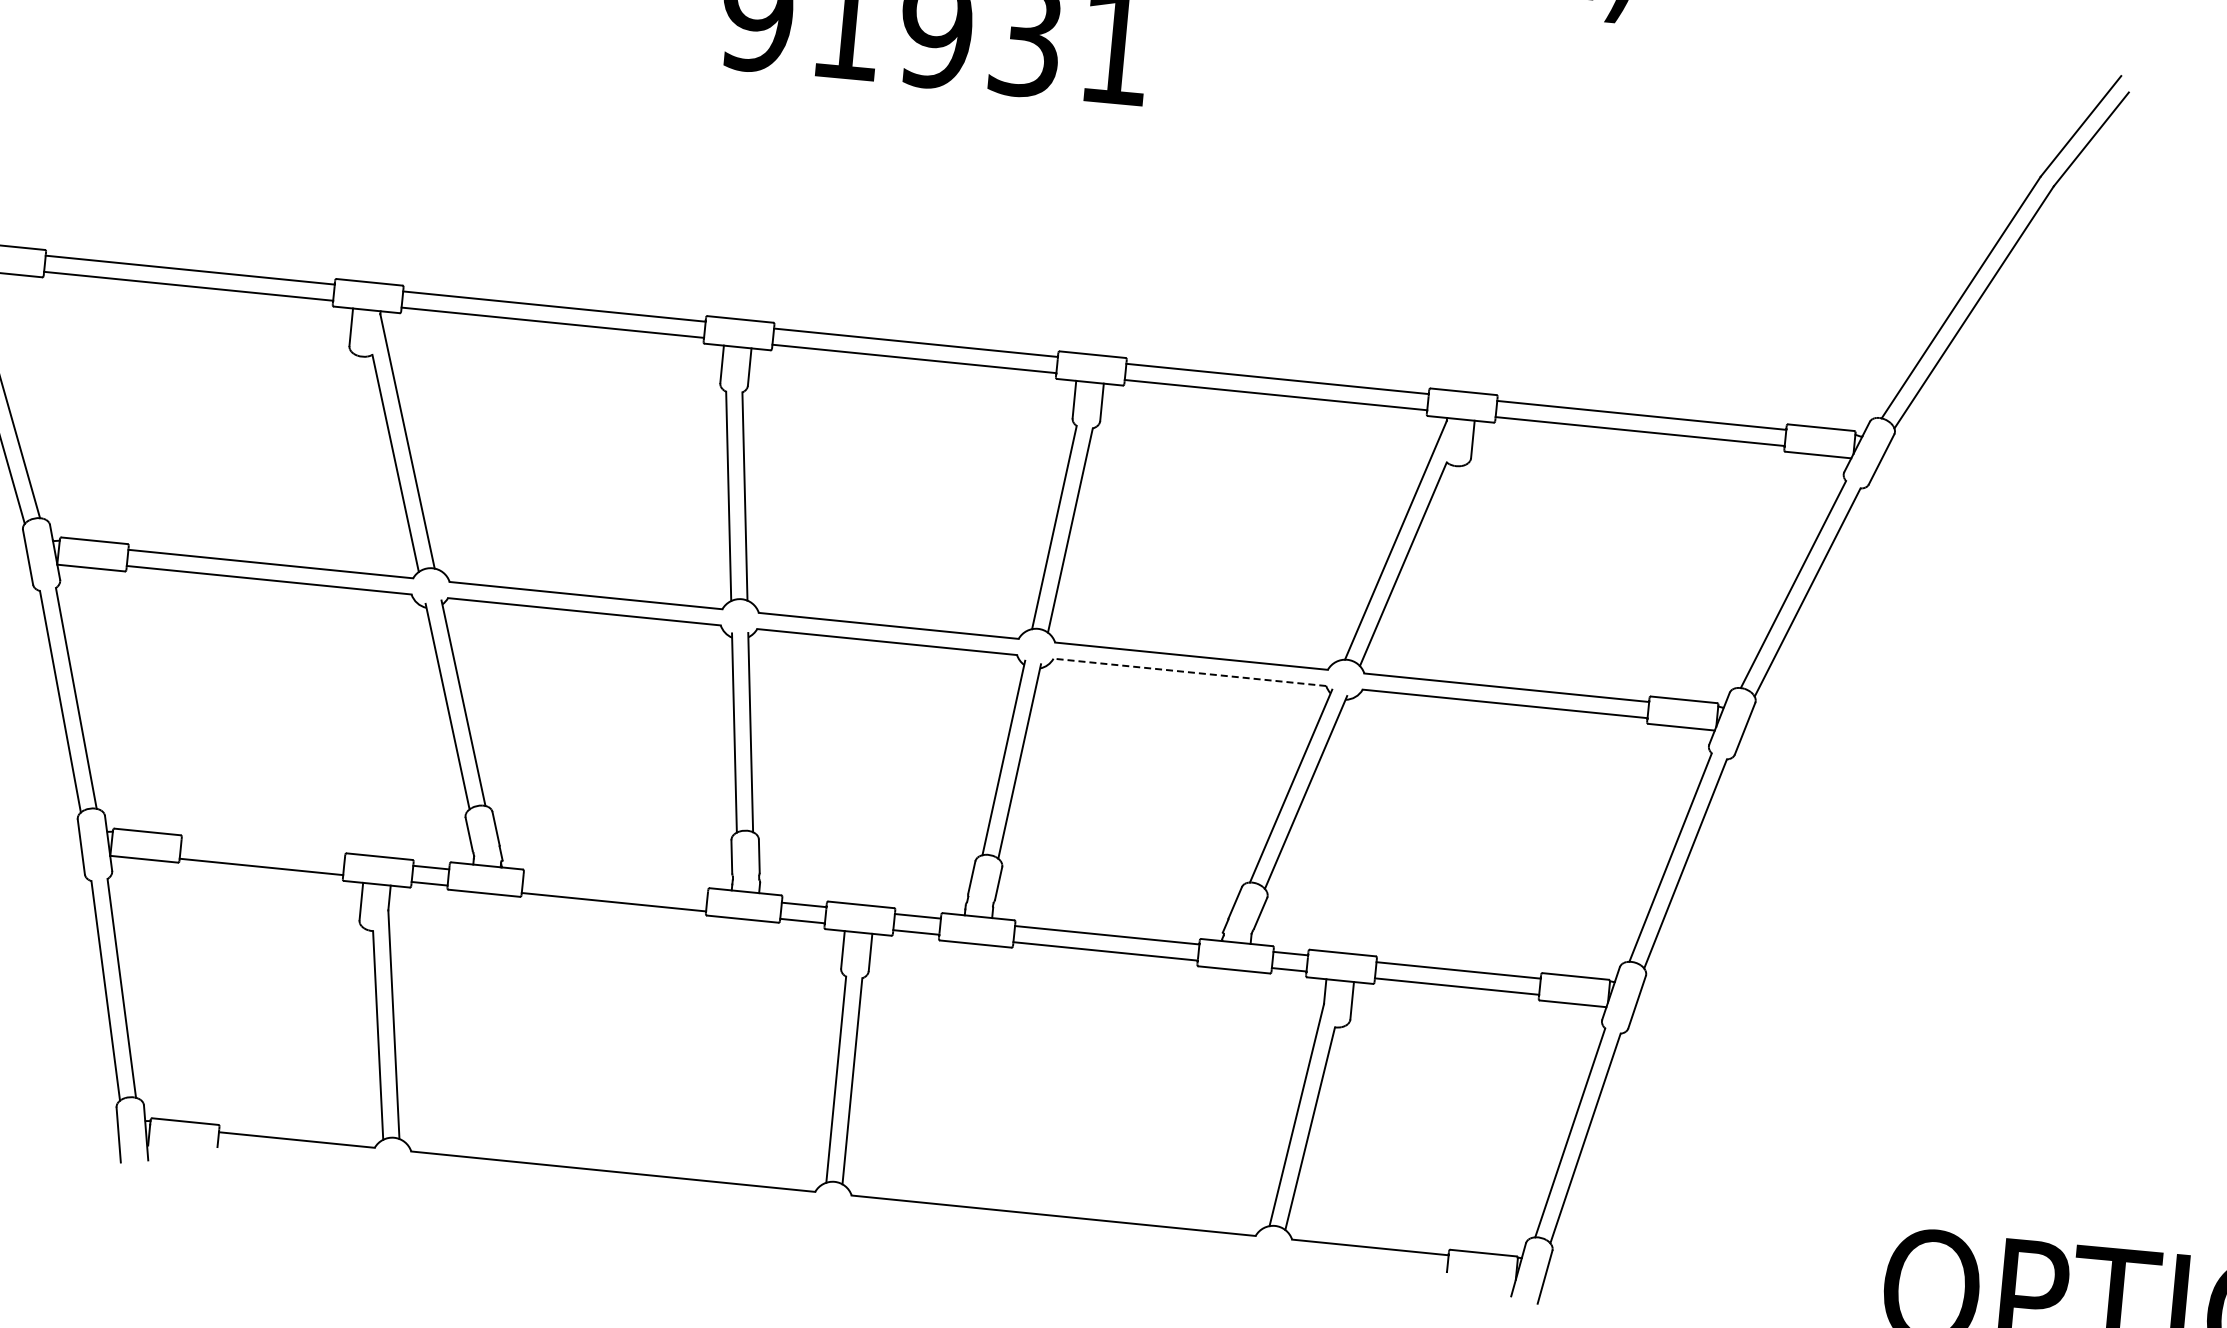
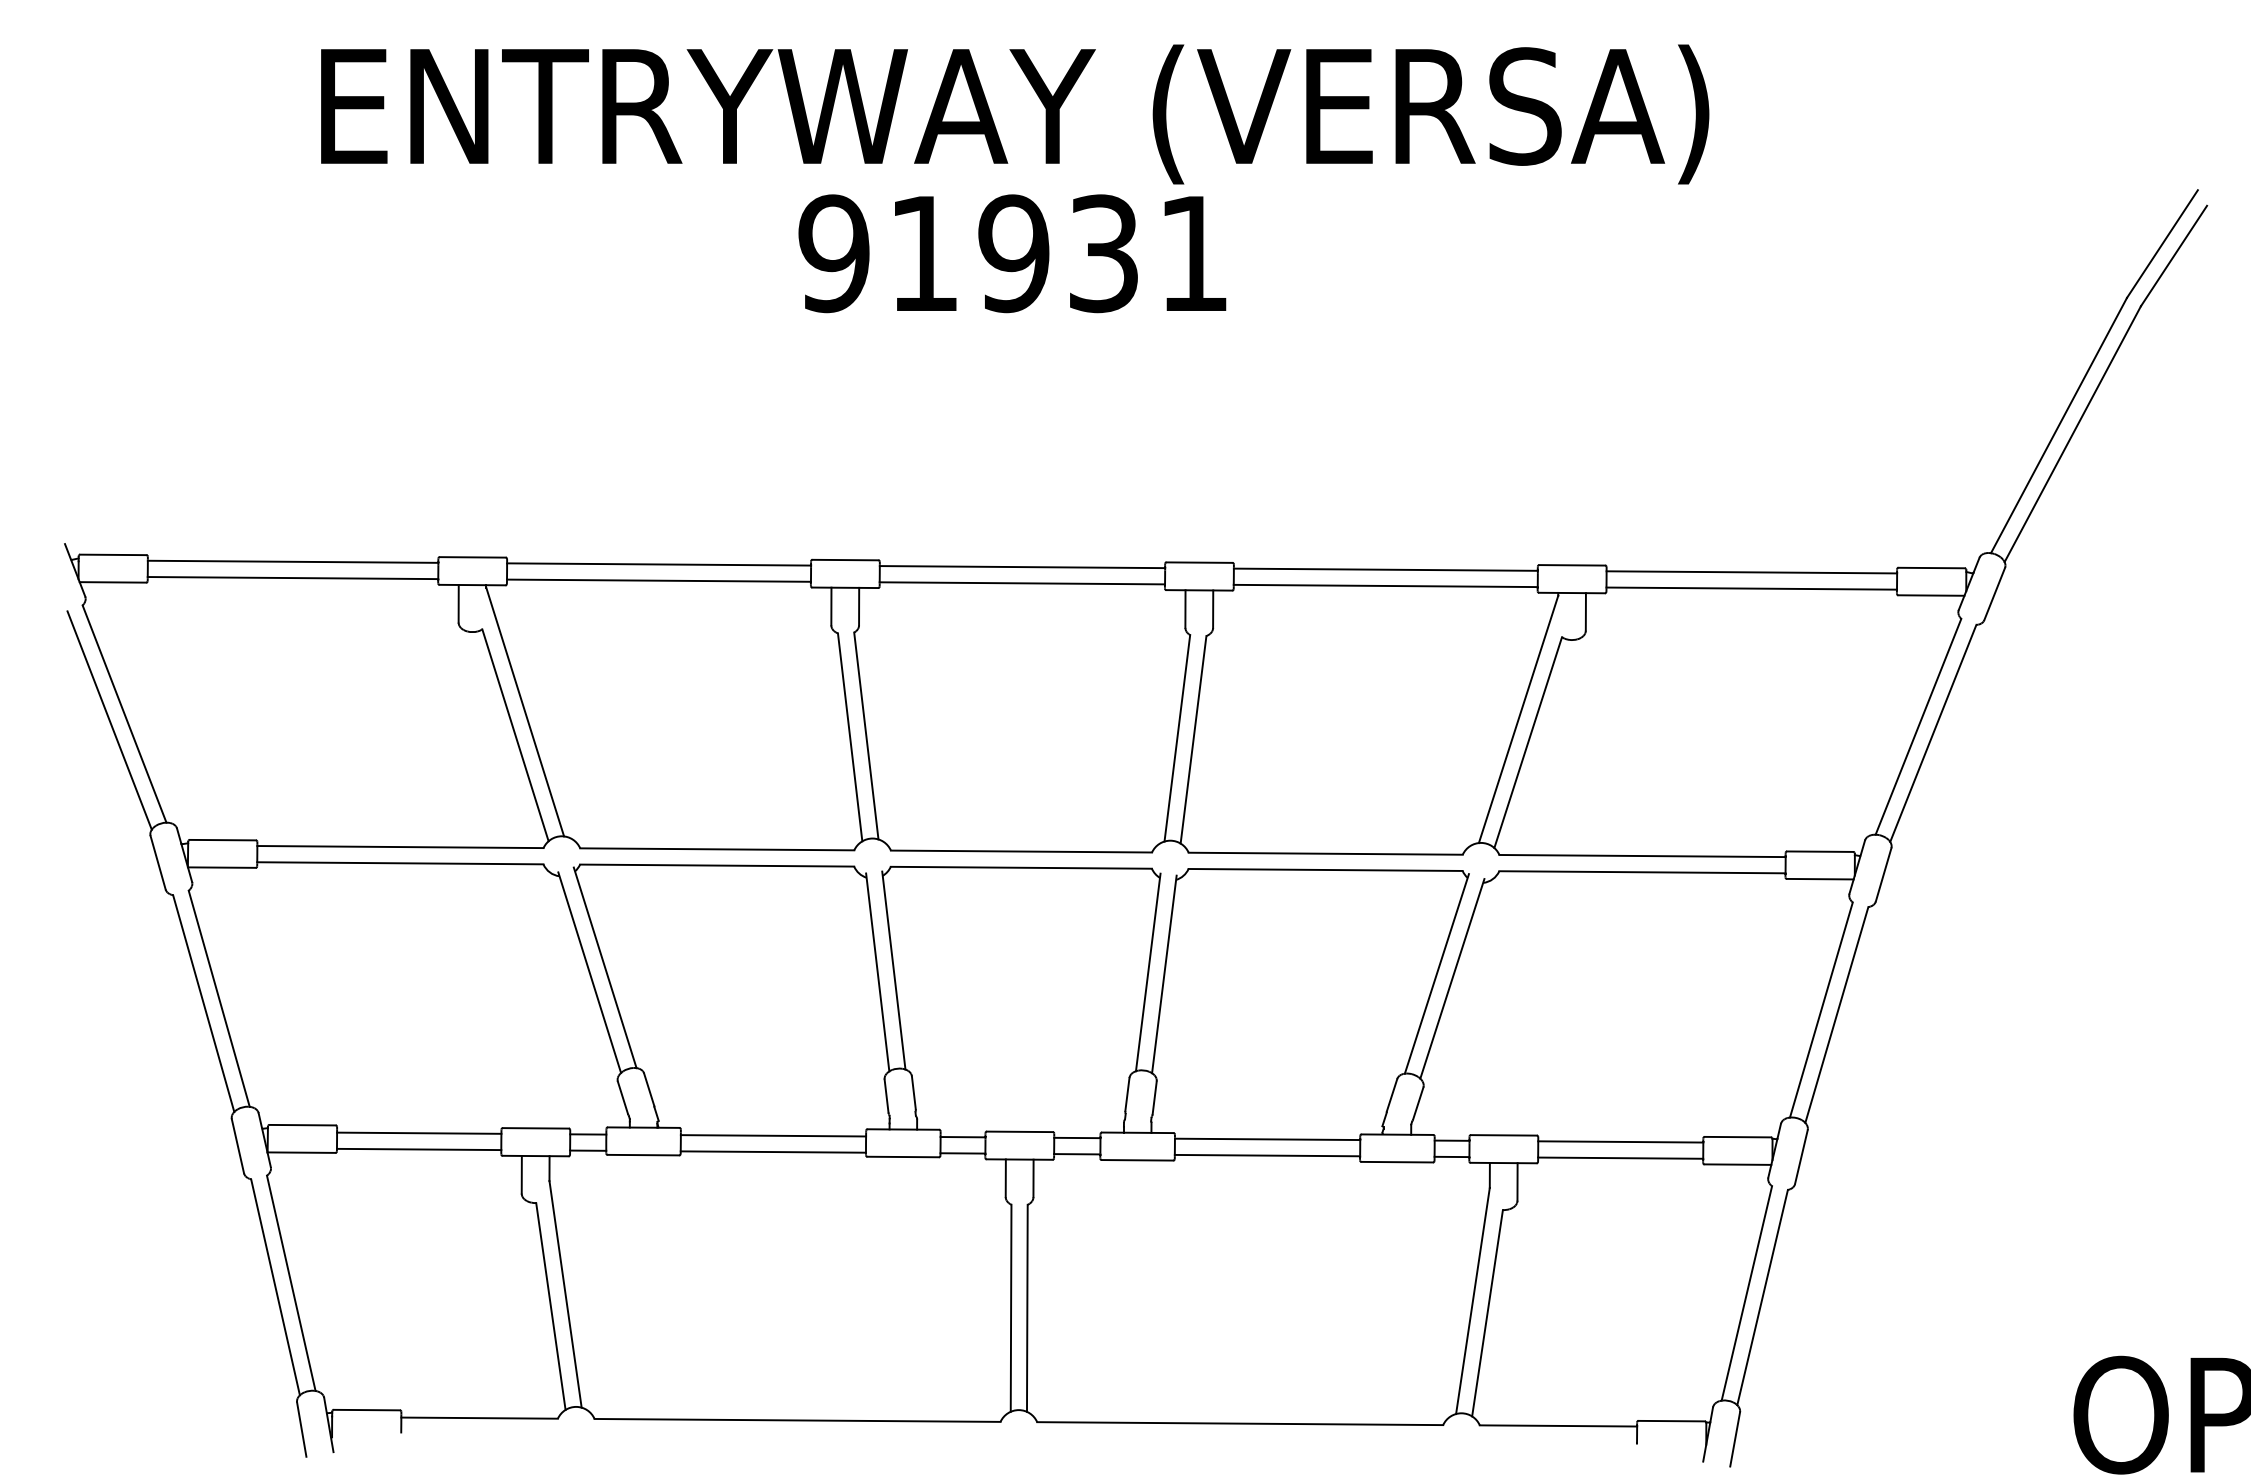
line: (1189, 671) -> (1325, 869), dashed -> solid
line: (263, 850) -> (419, 1132), added
line: (615, 885) -> (773, 1135), added

